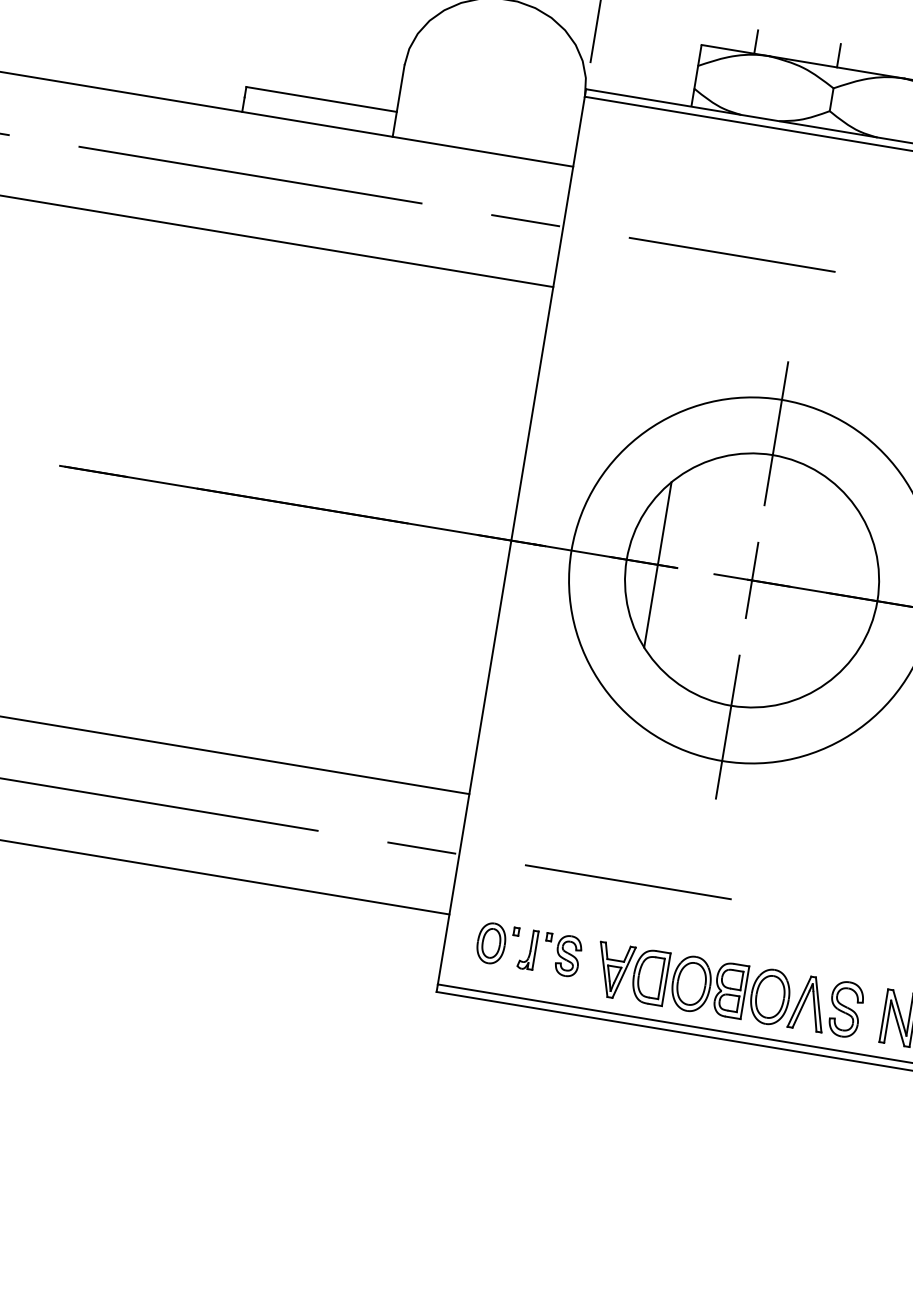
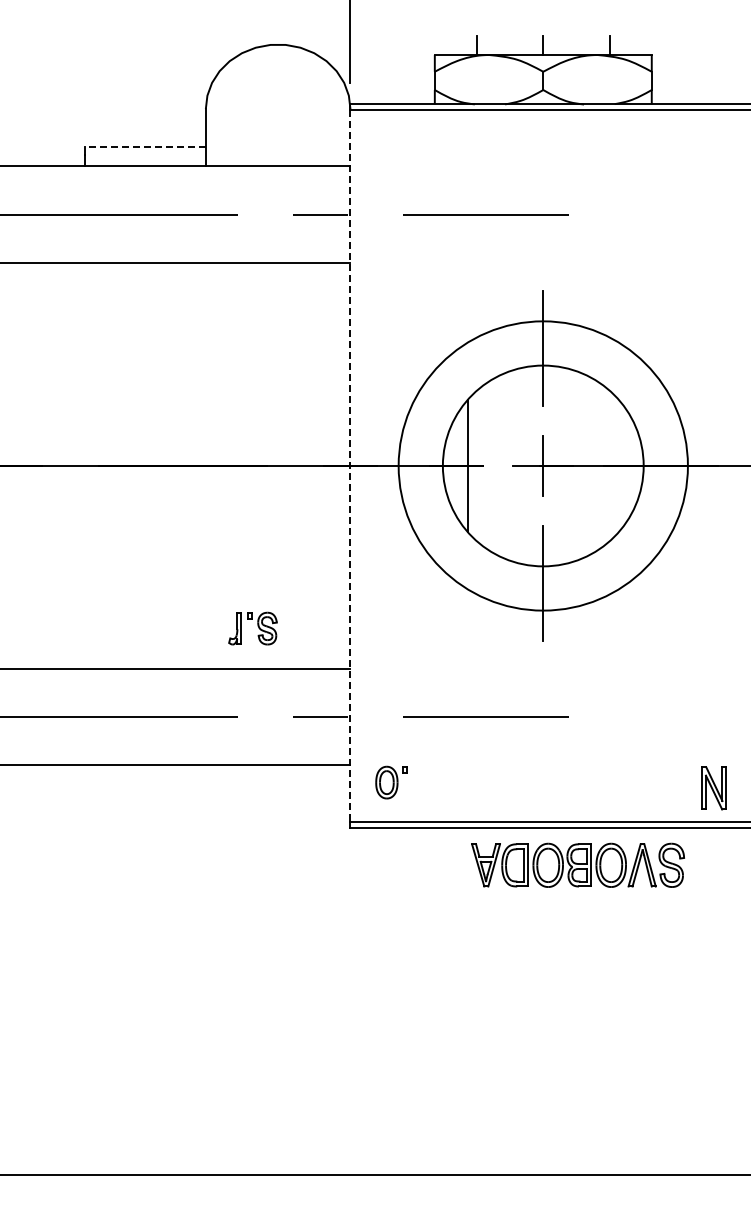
line: (321, 99) -> (145, 146), solid -> dashed
line: (511, 539) -> (350, 465), solid -> dashed
part: (549, 952) -> (252, 628), moved
part: (728, 988) -> (577, 864), moved

